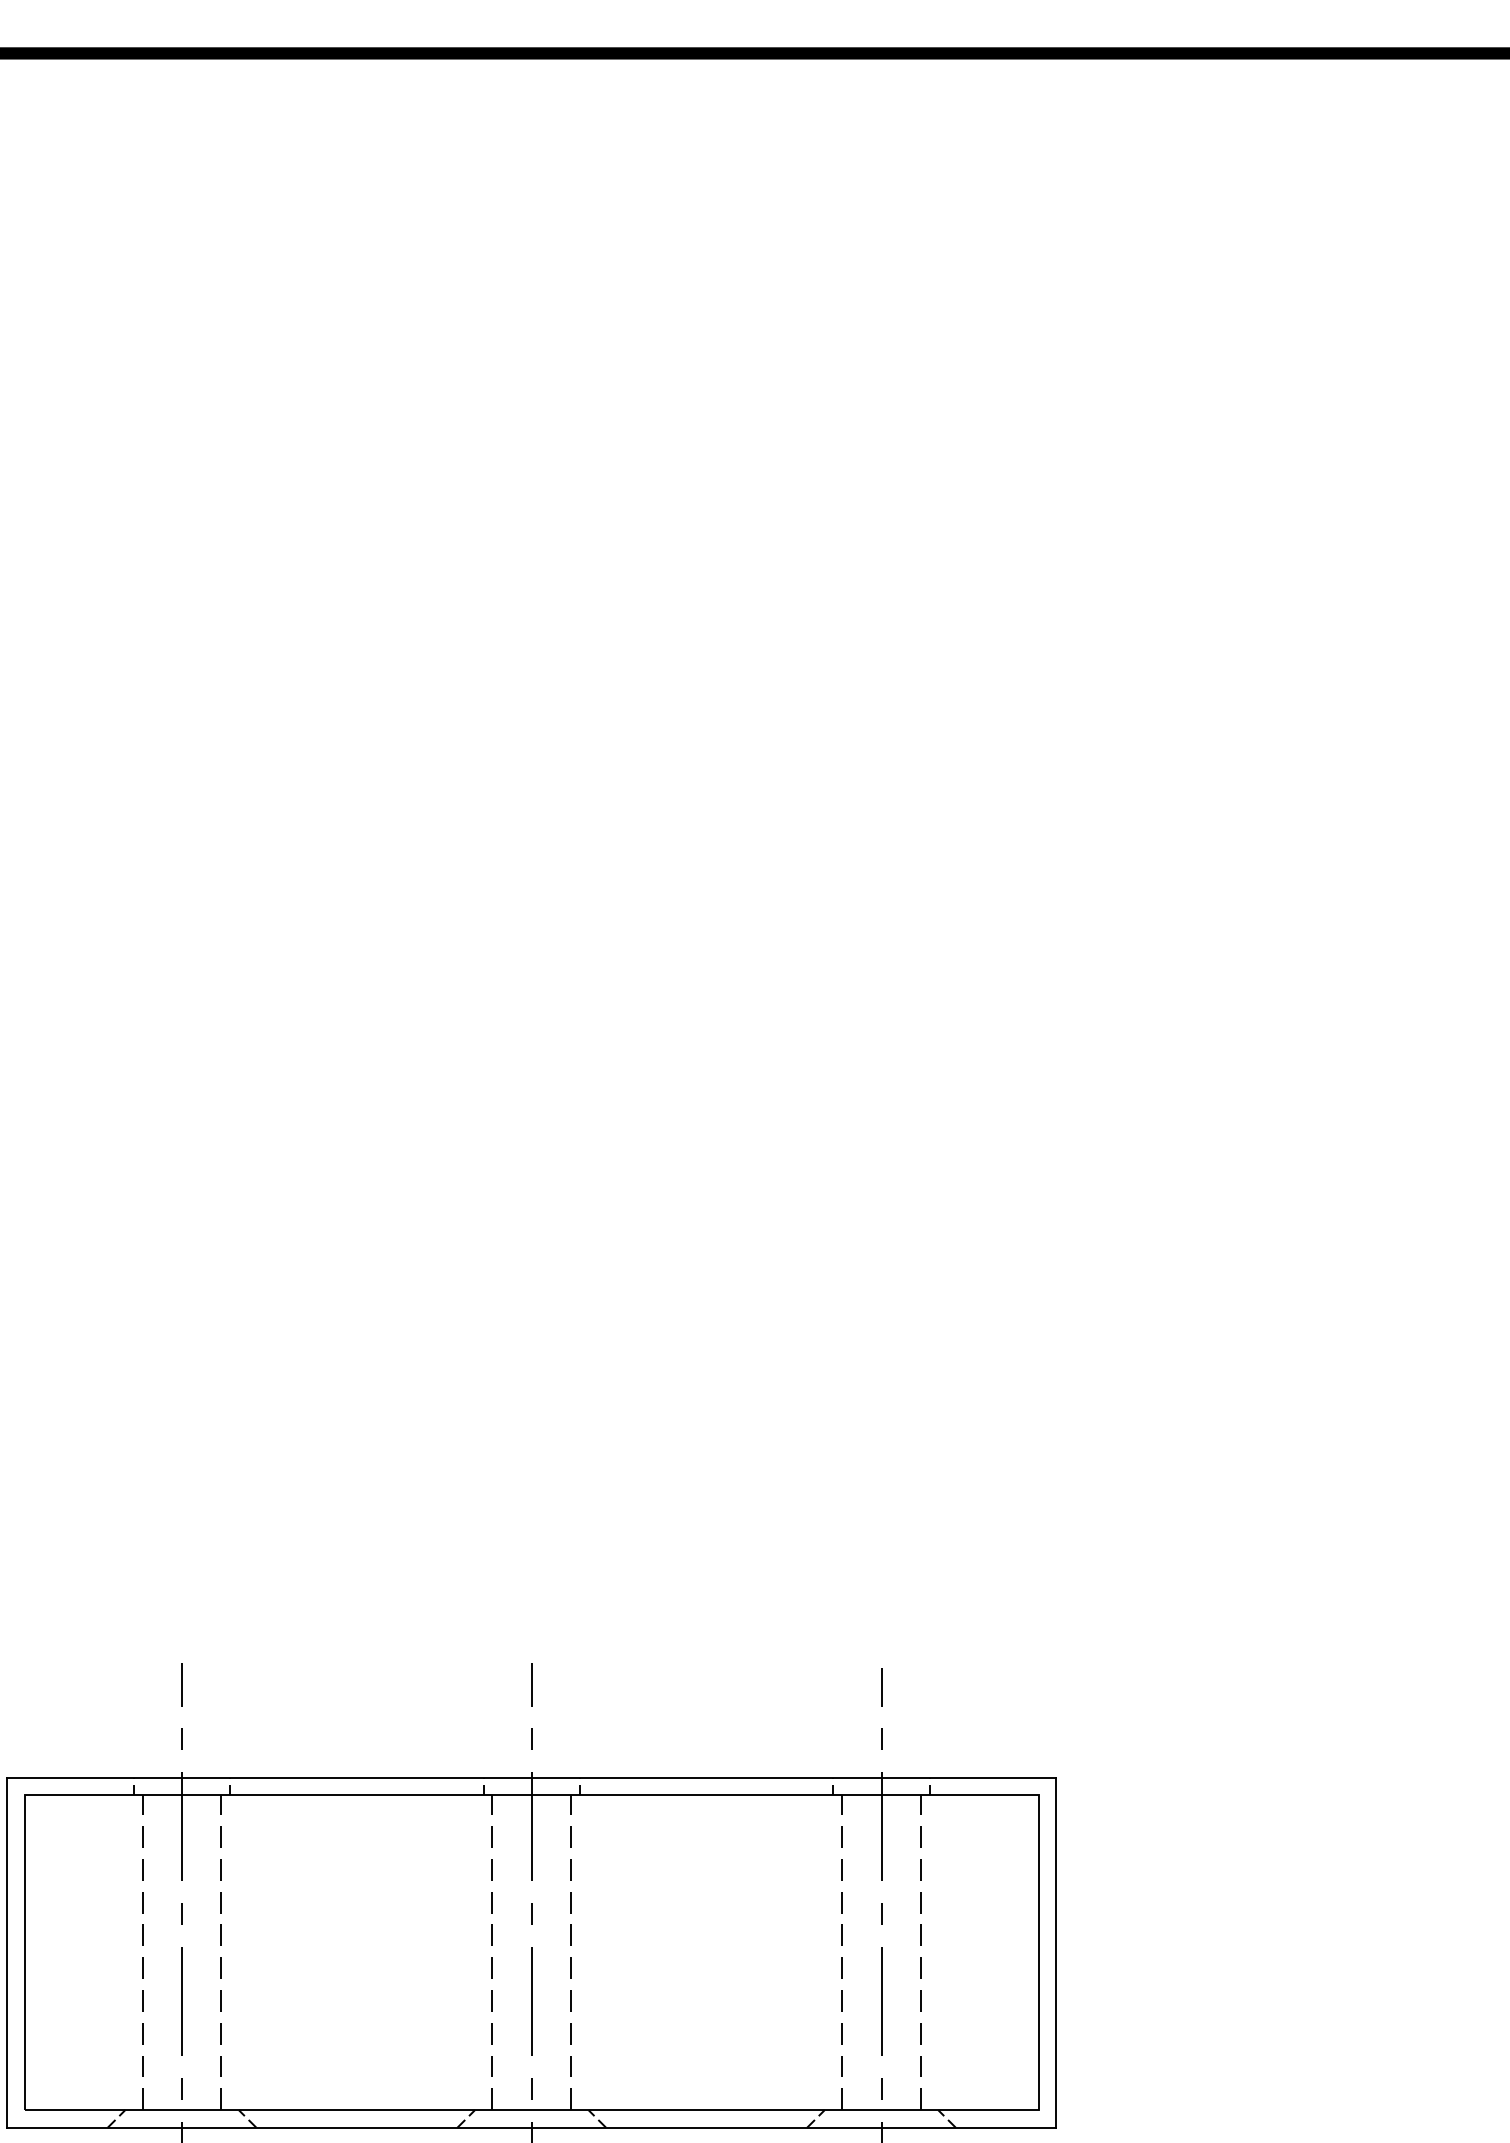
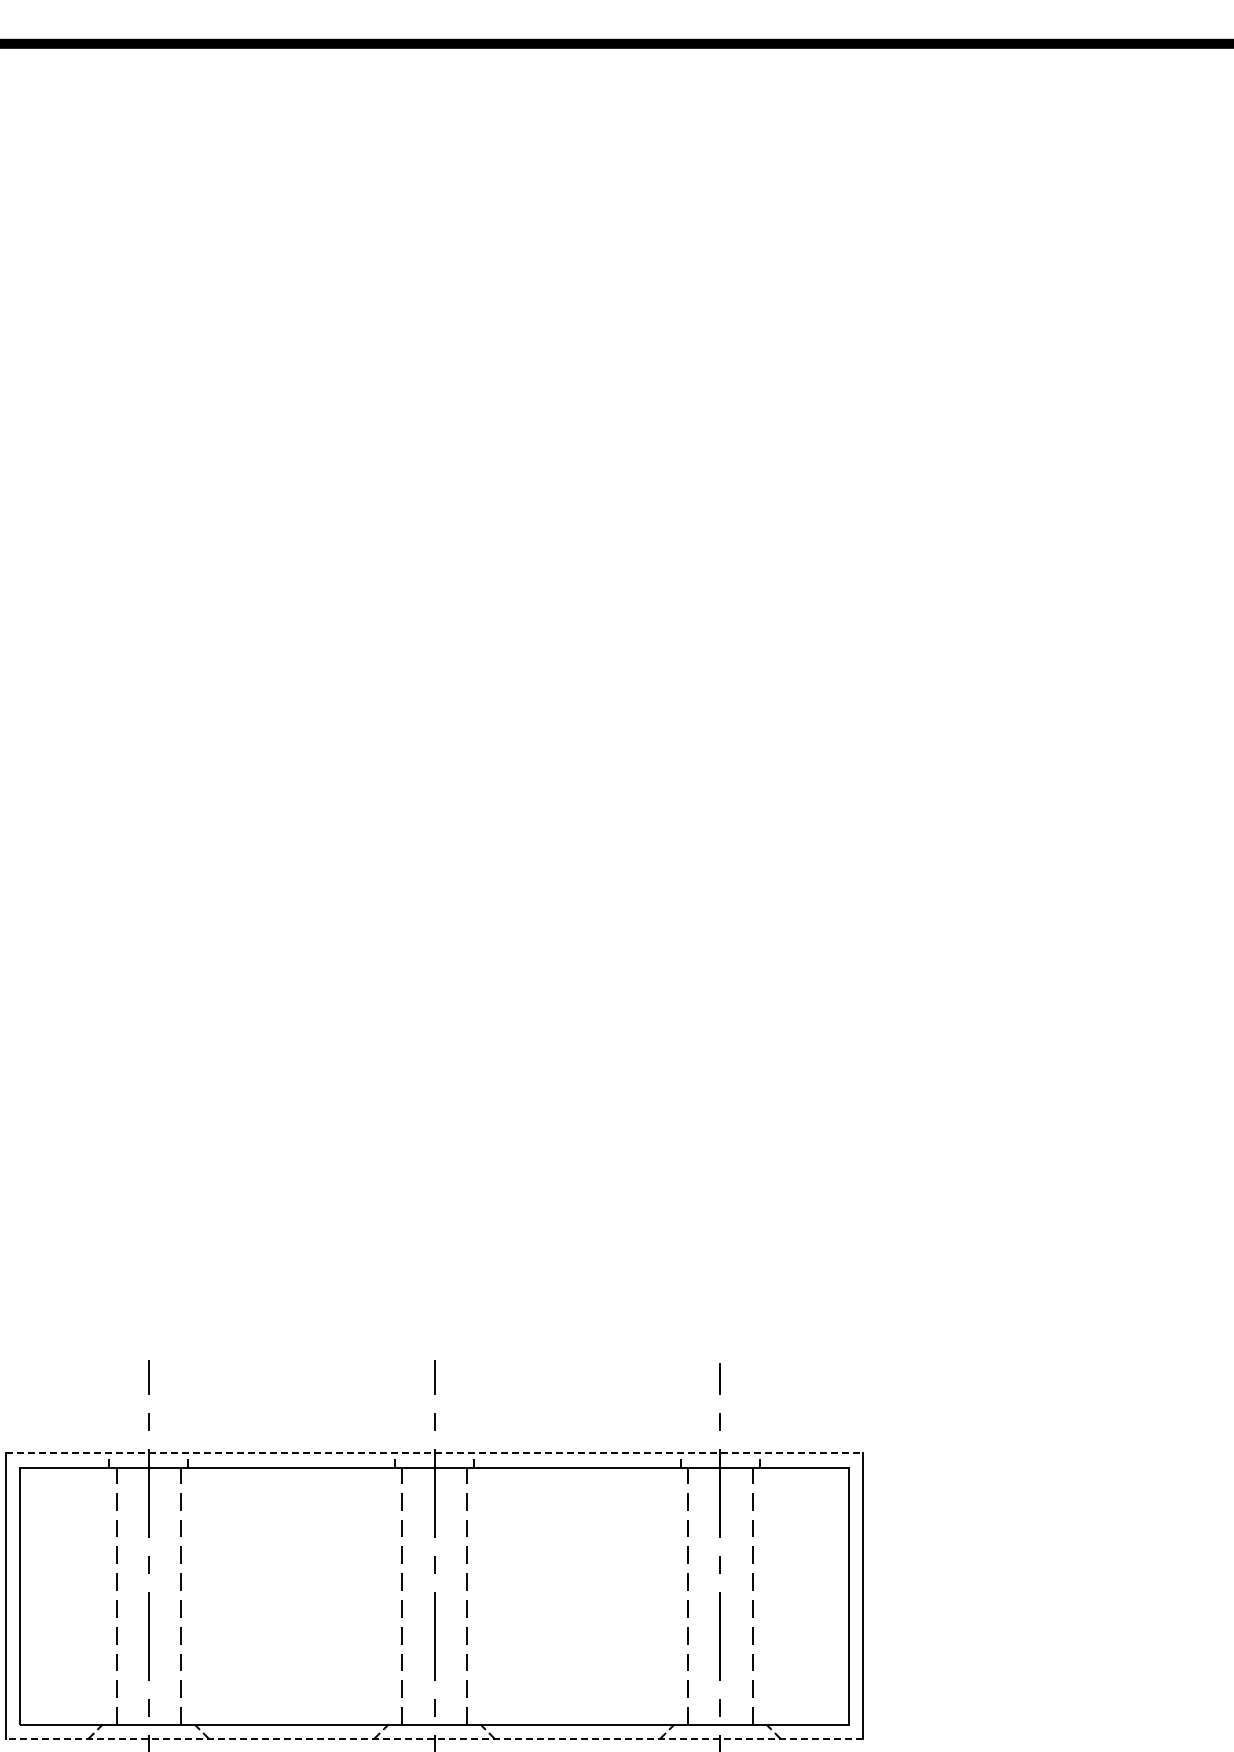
line: (531, 1778) -> (434, 1453), solid -> dashed
line: (531, 2127) -> (434, 1739), solid -> dashed

